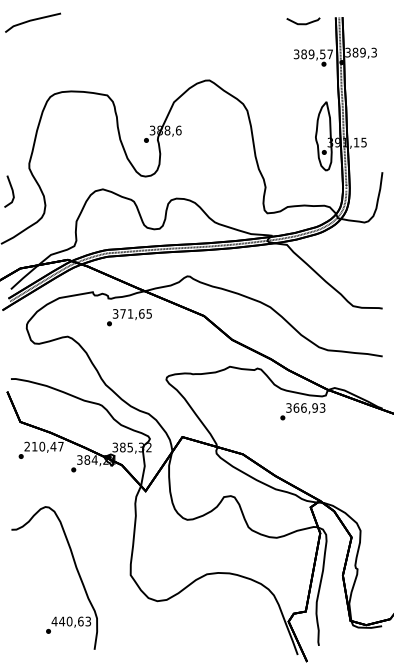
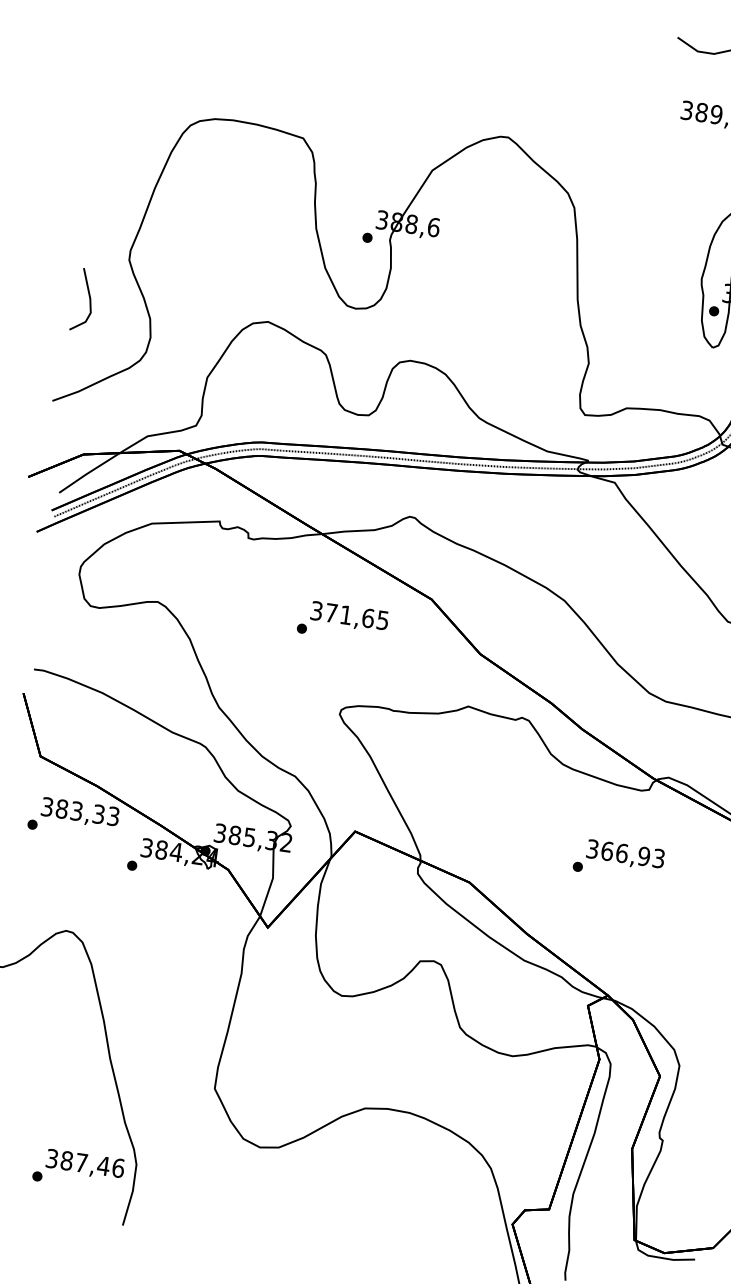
text: (129, 317) -> (343, 621), moved
text: (302, 411) -> (618, 859), moved
text: (43, 446) -> (79, 811), 210,47 -> 383,33
text: (71, 621) -> (85, 1163), 440,63 -> 387,46

